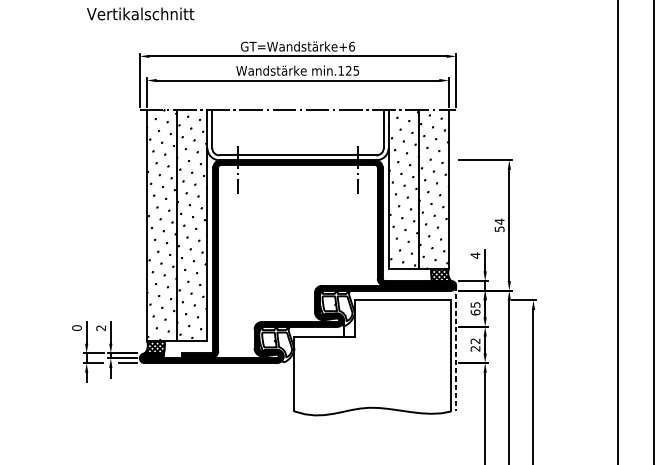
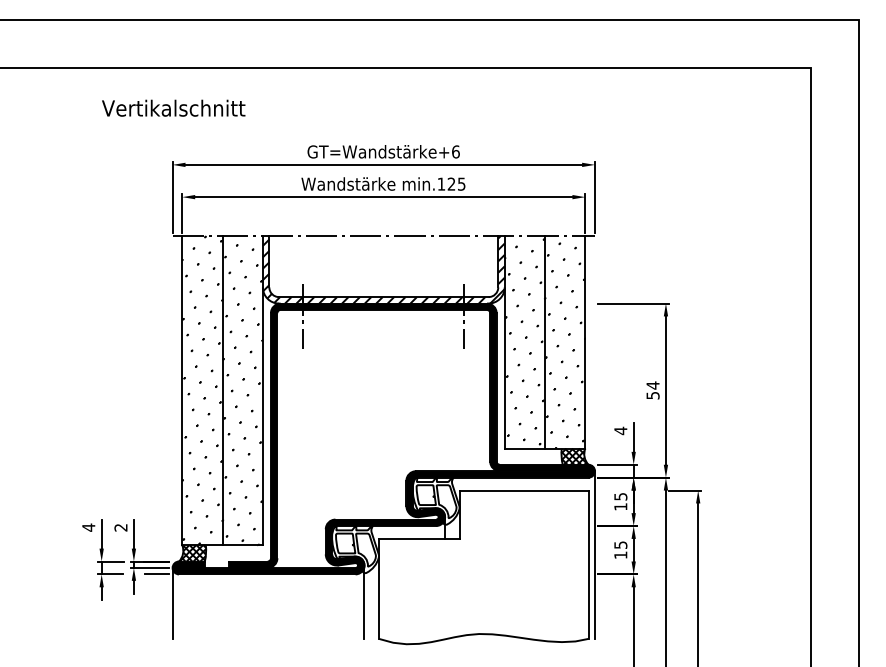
hatch: (297, 134) -> (383, 269), added
text: (475, 312) -> (620, 506), 65 -> 15
text: (76, 327) -> (88, 527), 0 -> 4
text: (475, 345) -> (620, 550), 22 -> 15
line: (456, 348) -> (595, 555), dashed -> solid
line: (283, 383) -> (364, 601), added
line: (139, 384) -> (172, 602), added

